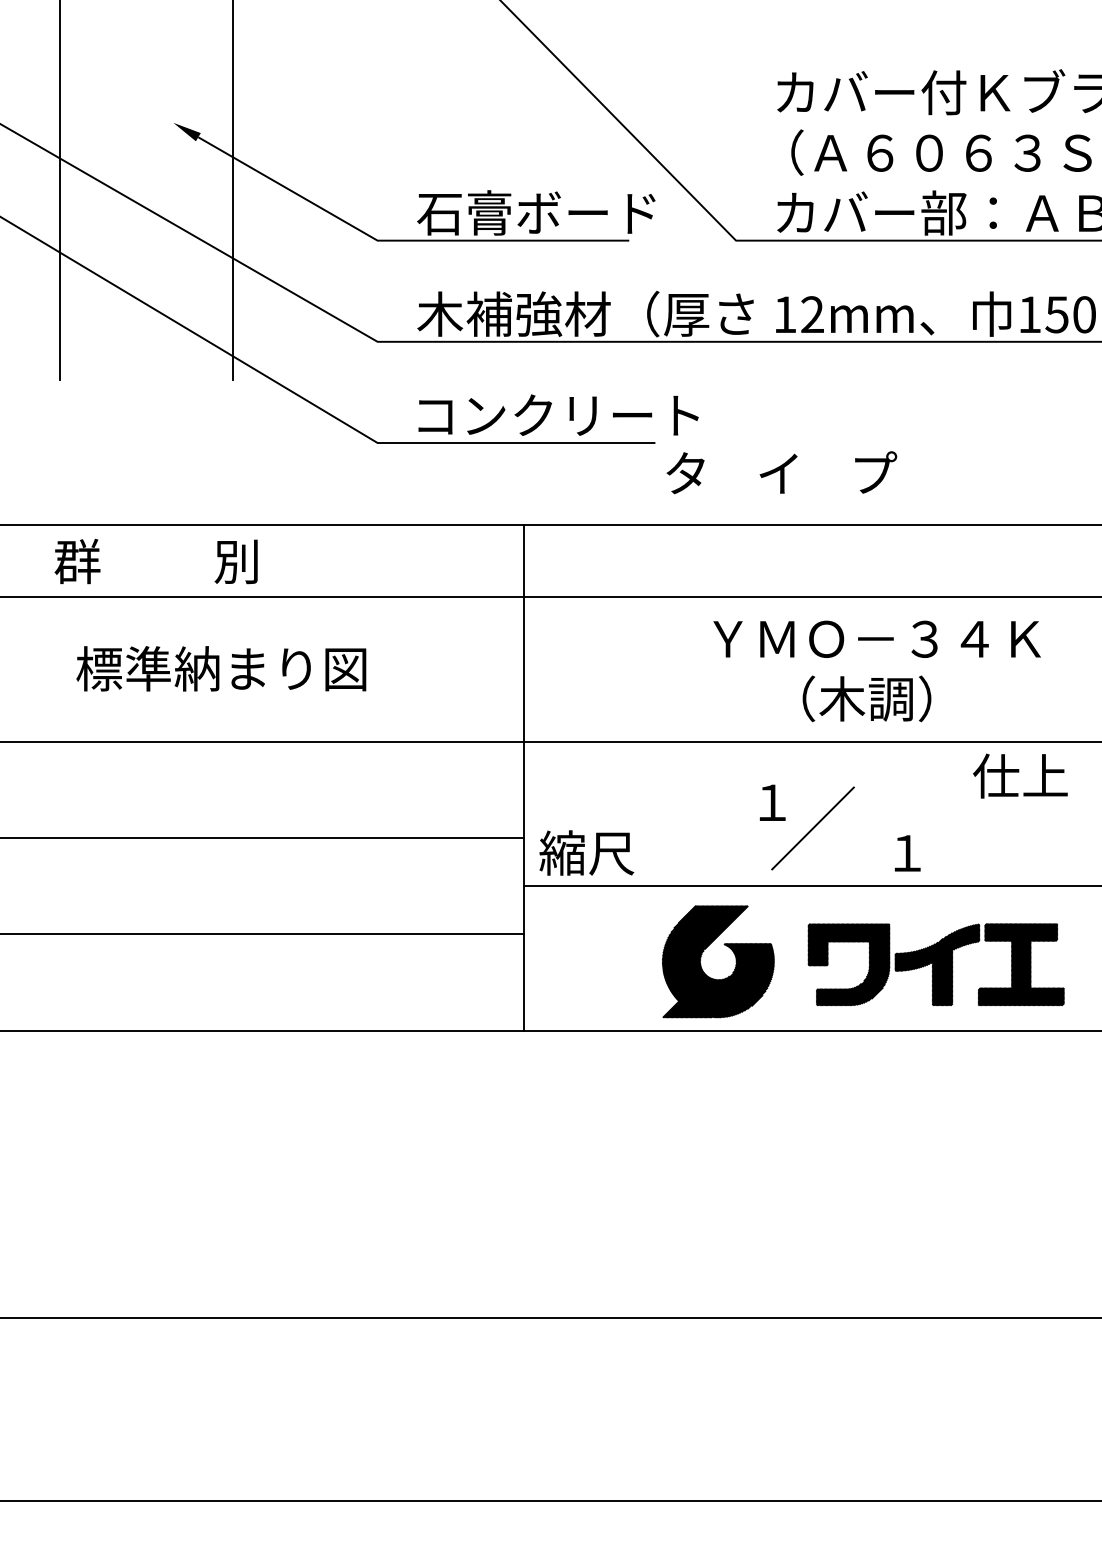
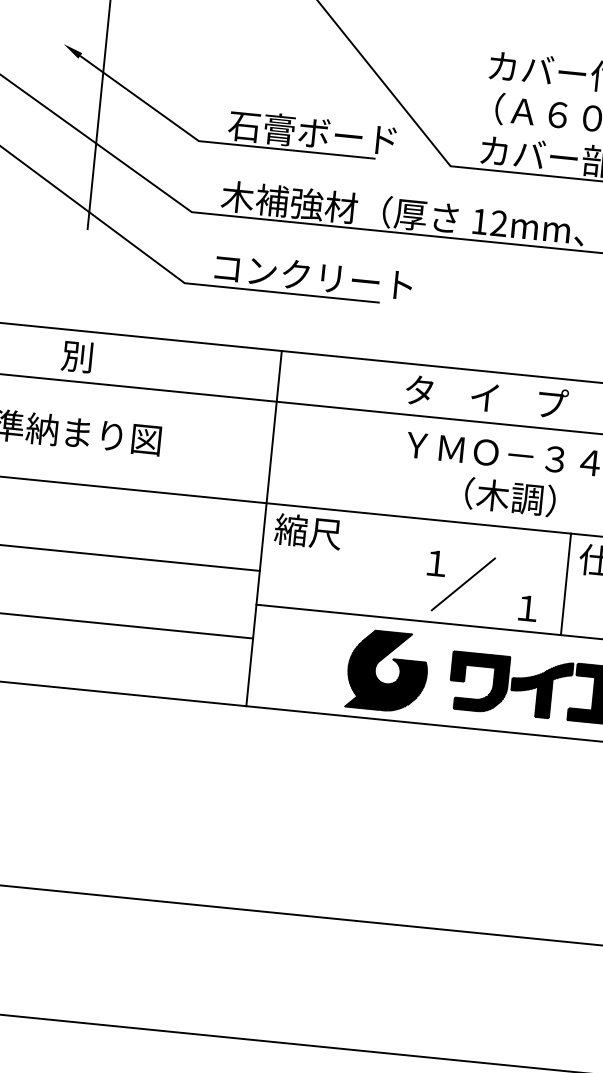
text: (781, 472) -> (486, 396), moved
line: (957, 813) -> (565, 583), added
text: (586, 852) -> (308, 531), moved

